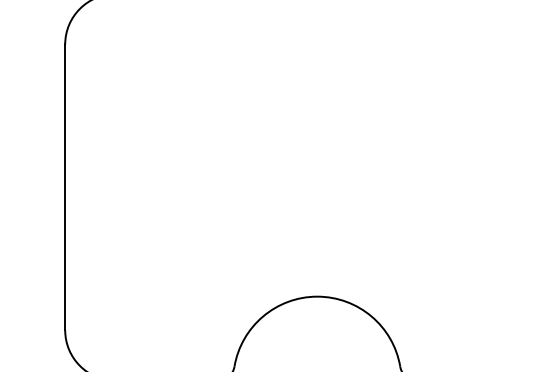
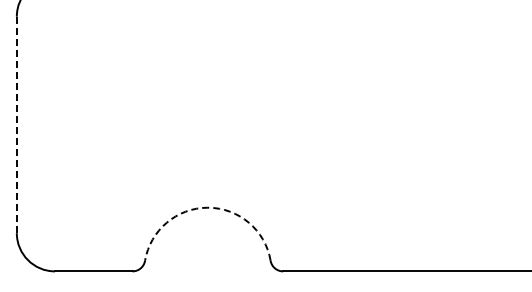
line: (64, 186) -> (16, 124), solid -> dashed
arc: (316, 296) -> (207, 207), solid -> dashed

